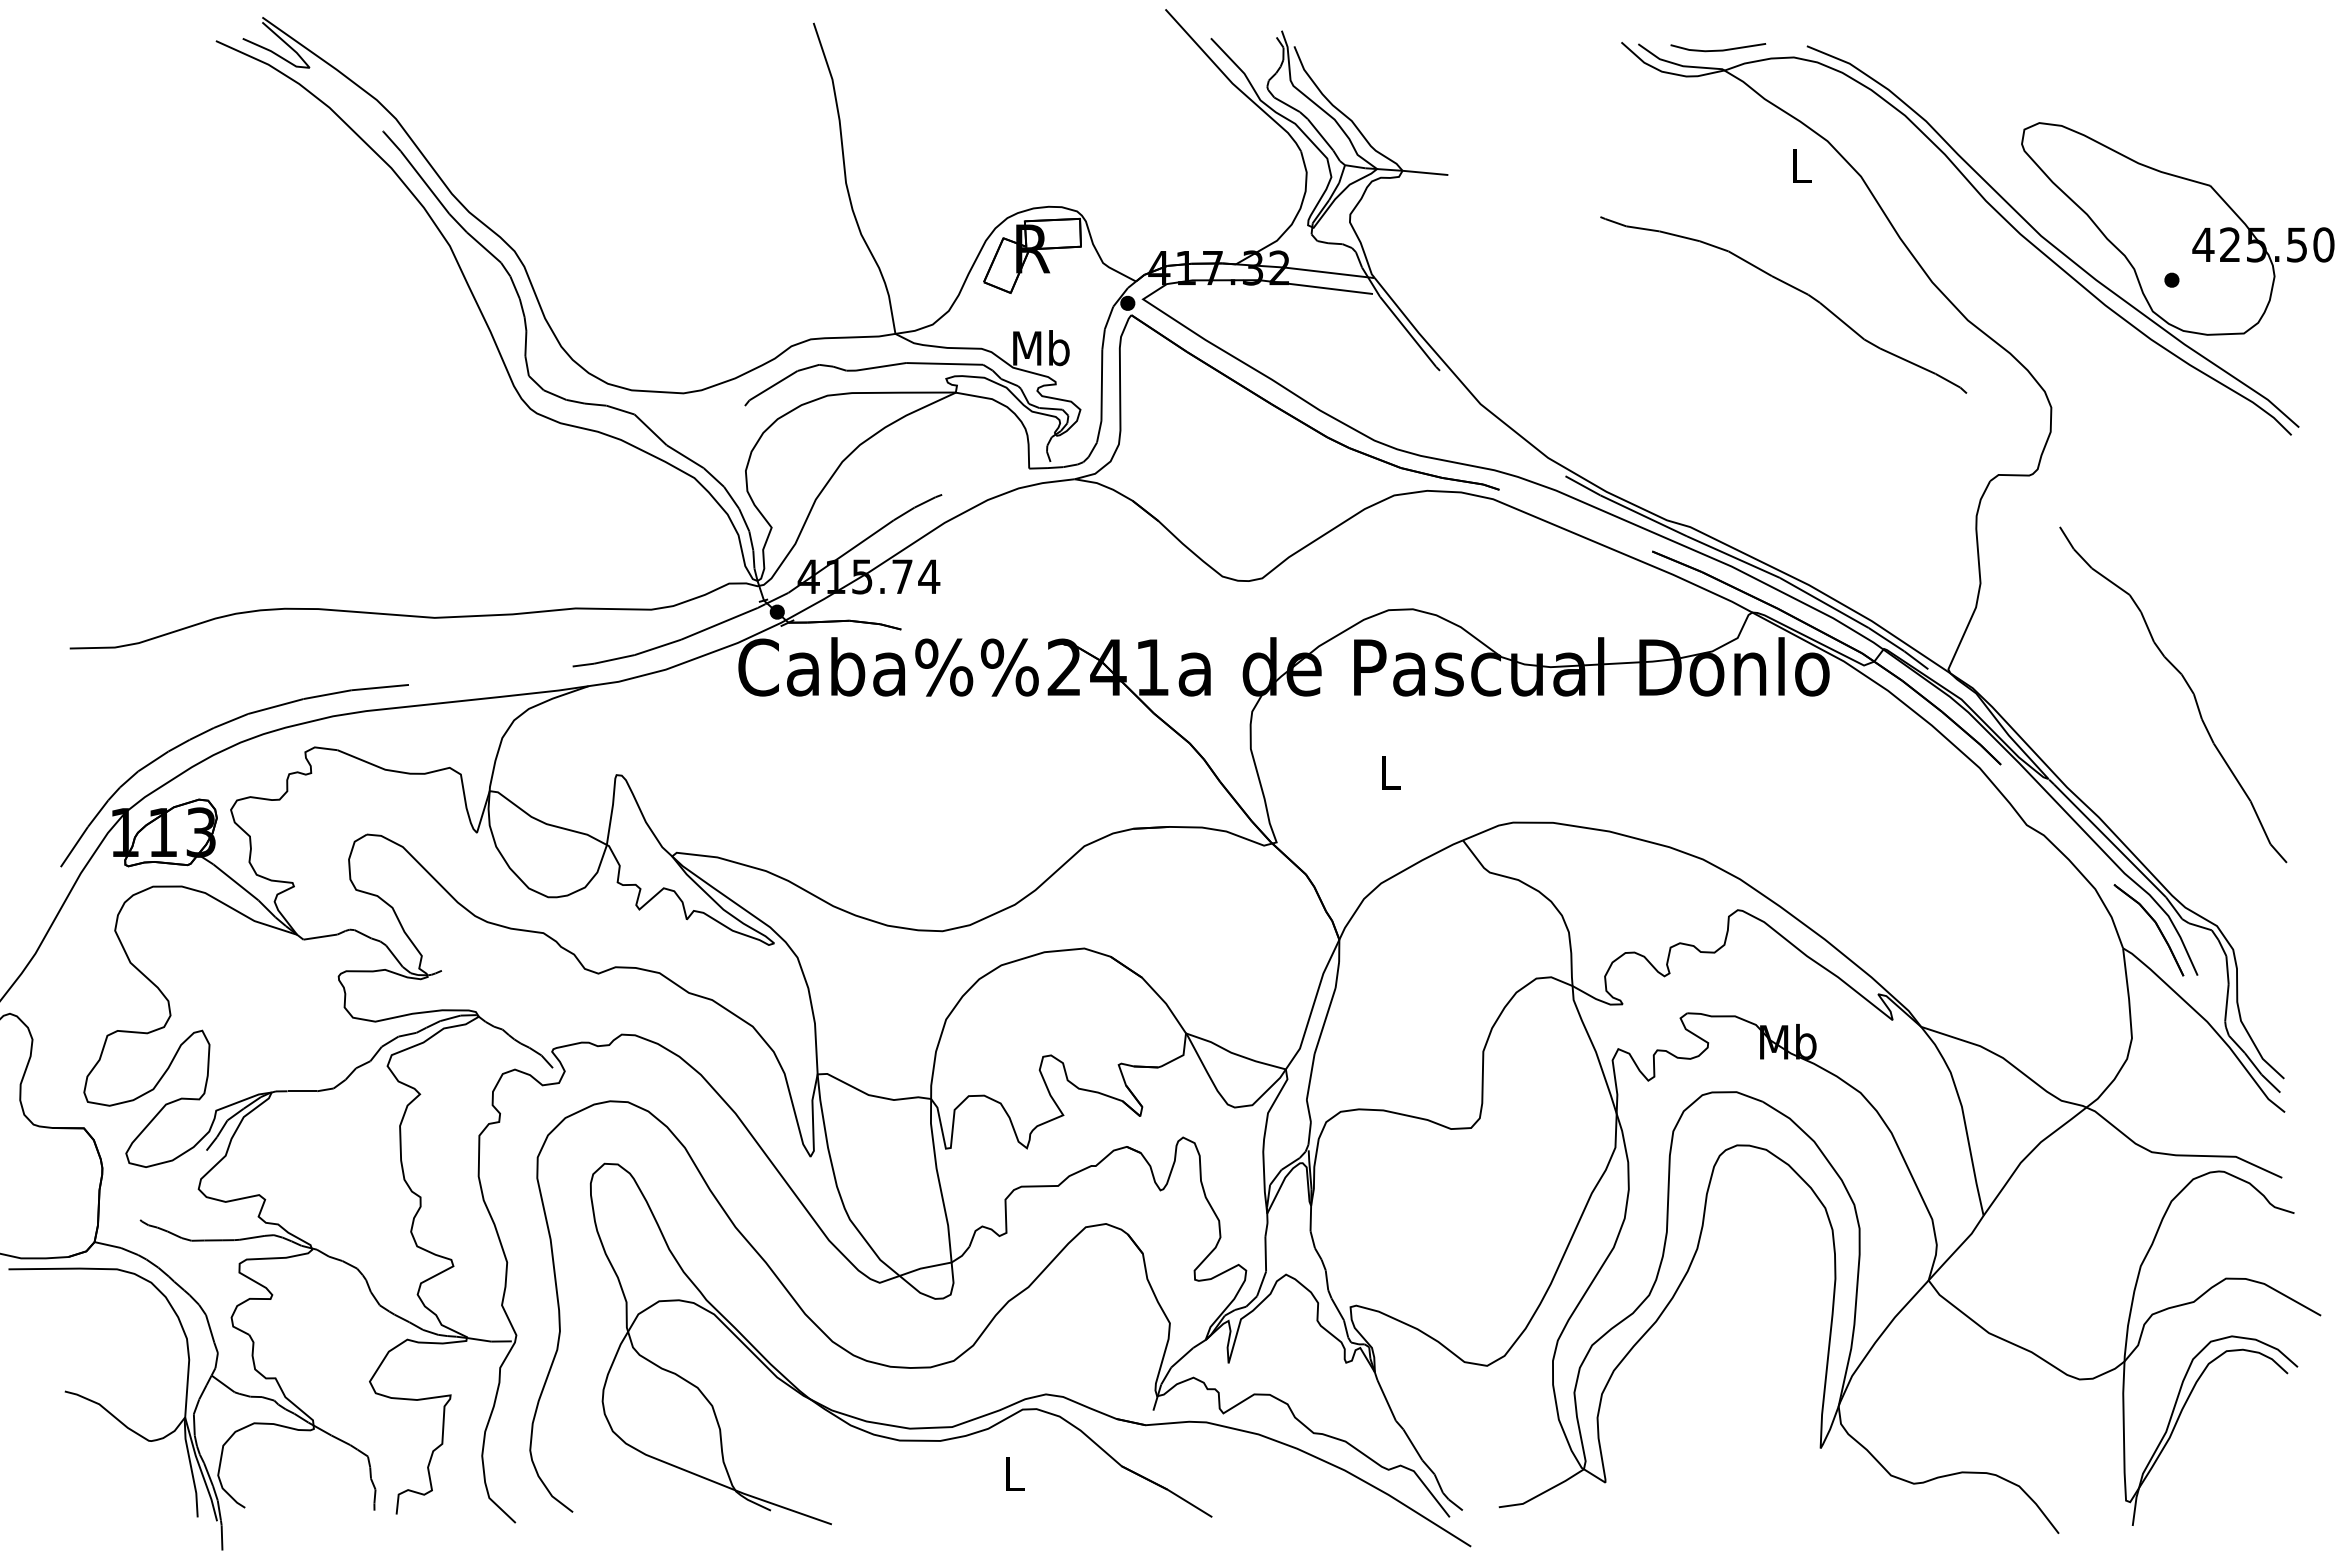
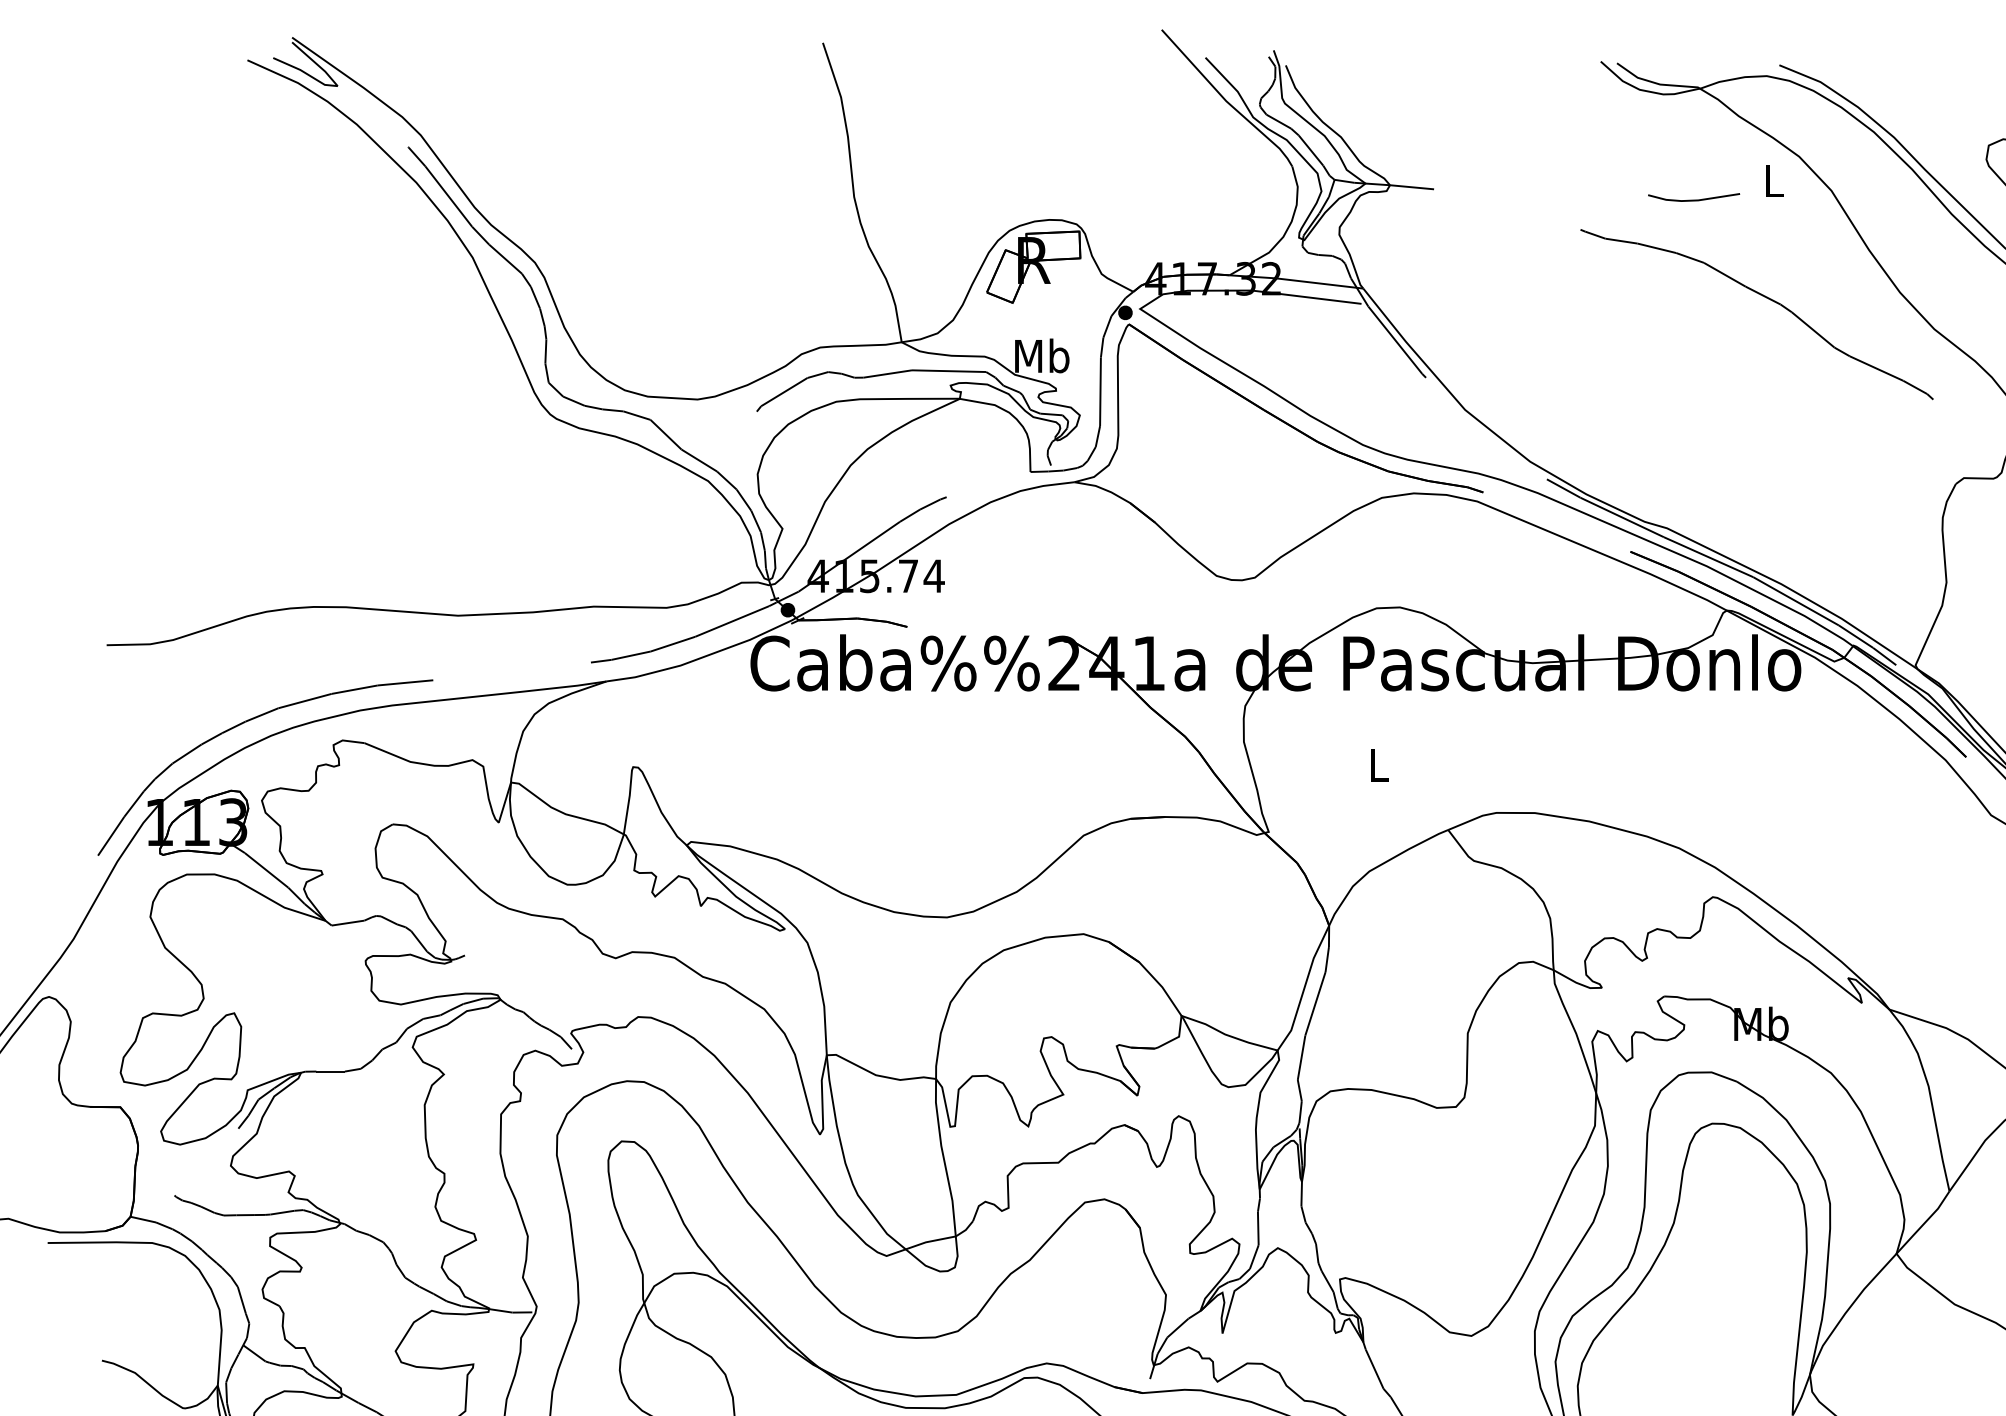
line: (1718, 49) -> (1694, 199), moved

